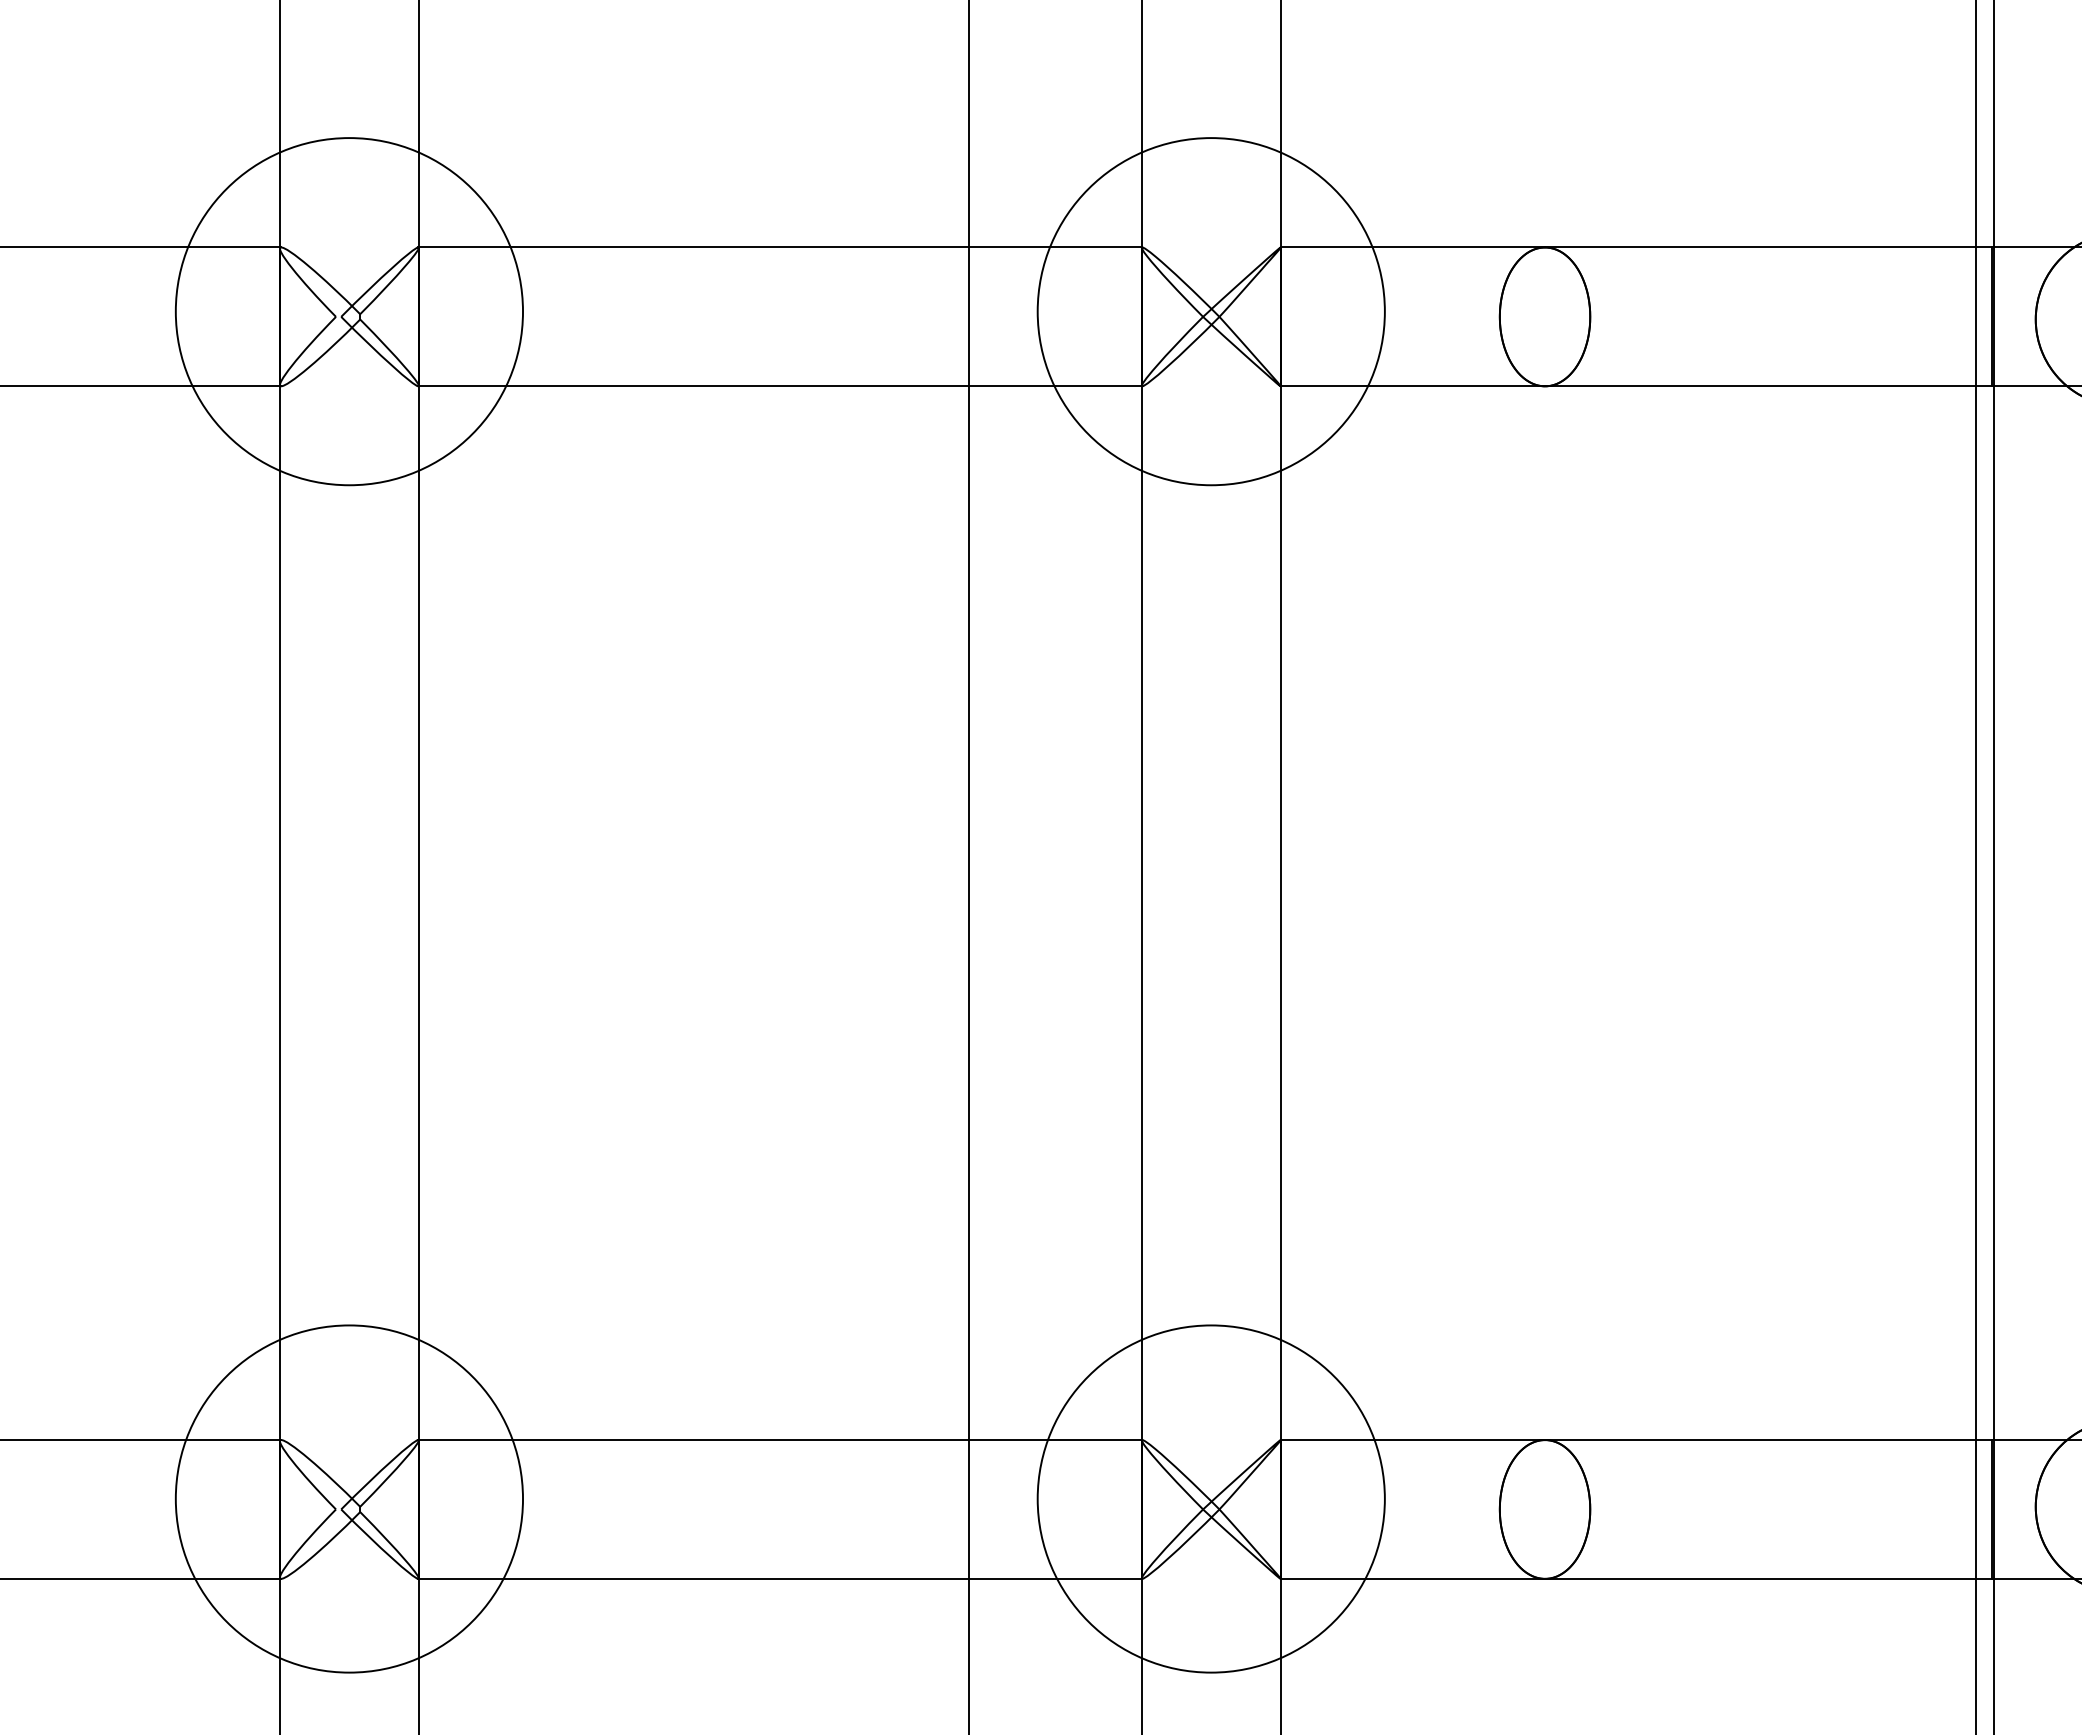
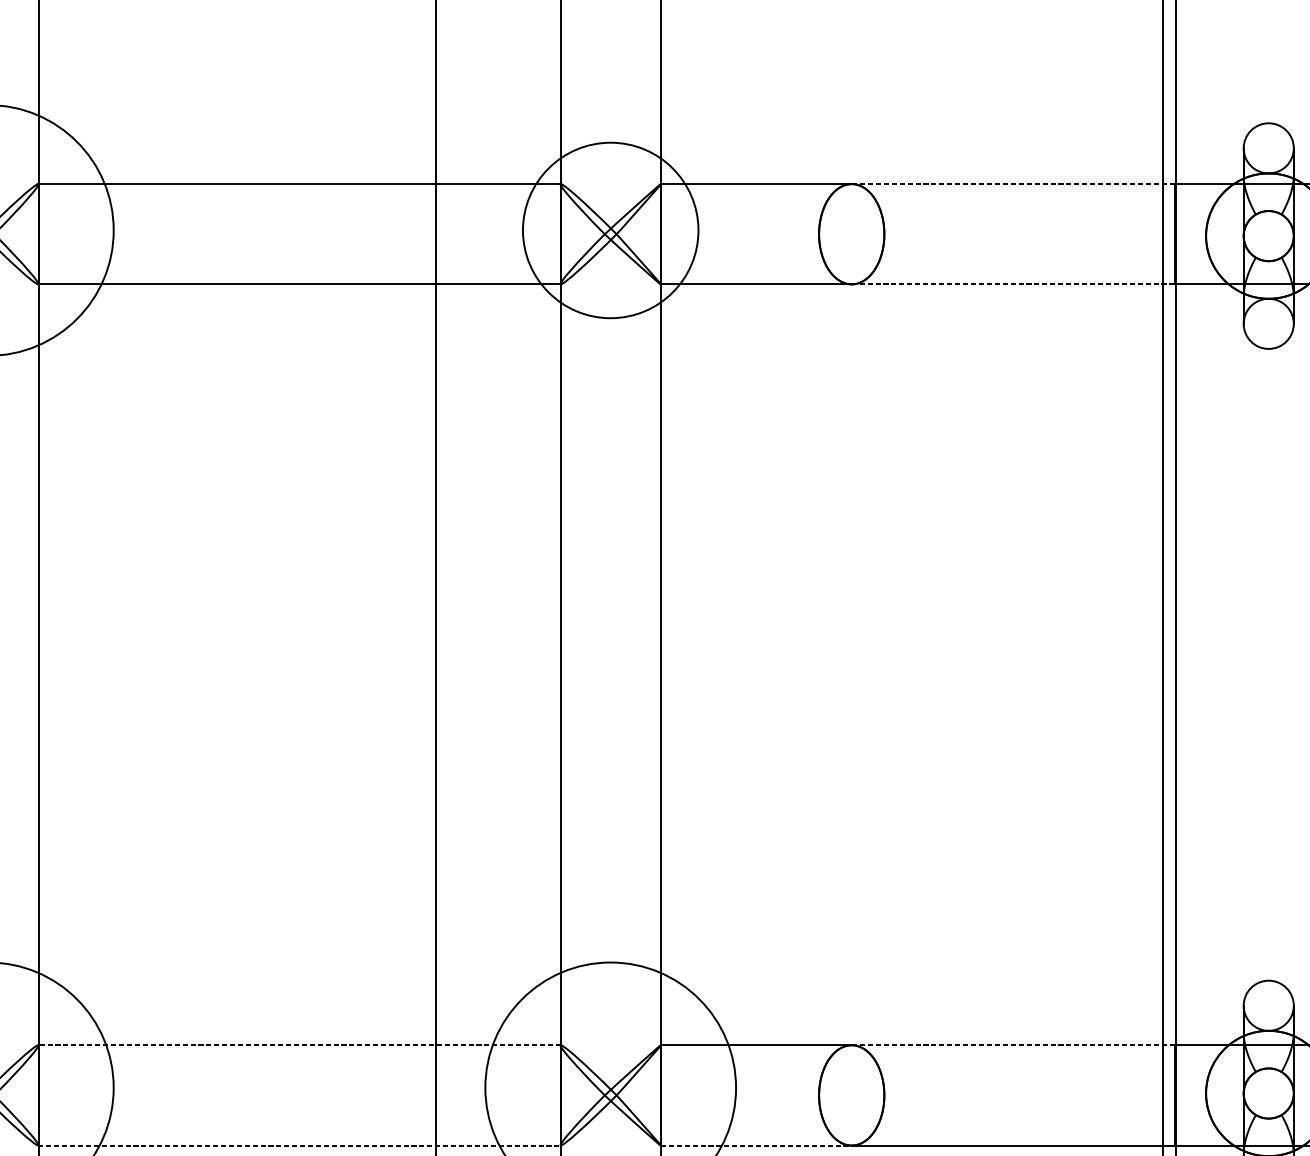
line: (1768, 247) -> (1013, 184), solid -> dashed
circle: (1210, 311) -> (610, 230), size x0.7
line: (1768, 386) -> (1013, 284), solid -> dashed
line: (779, 1440) -> (298, 1045), solid -> dashed
line: (1768, 1440) -> (1013, 1045), solid -> dashed
line: (780, 1578) -> (299, 1145), solid -> dashed
line: (1413, 1578) -> (756, 1145), solid -> dashed

